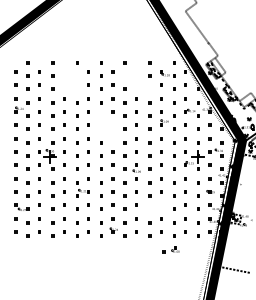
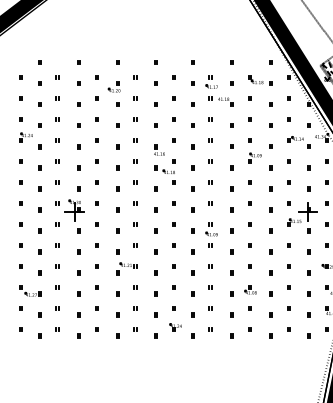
part: (70, 80) -> (106, 90), added
part: (137, 80) -> (212, 90), added
part: (107, 127) -> (165, 164), added
part: (170, 249) -> (242, 289), moved

